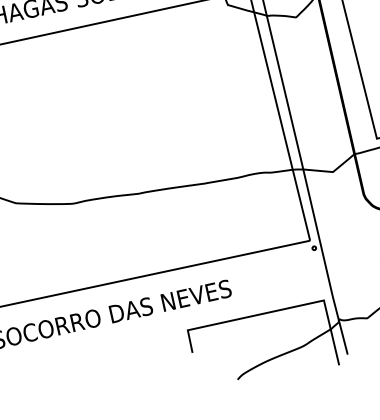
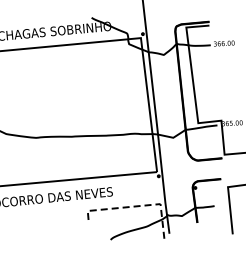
line: (275, 311) -> (134, 206), solid -> dashed

